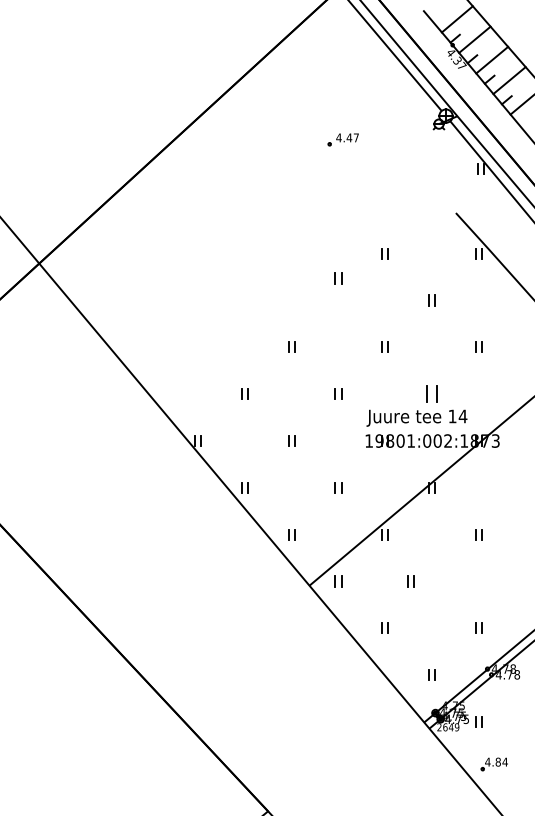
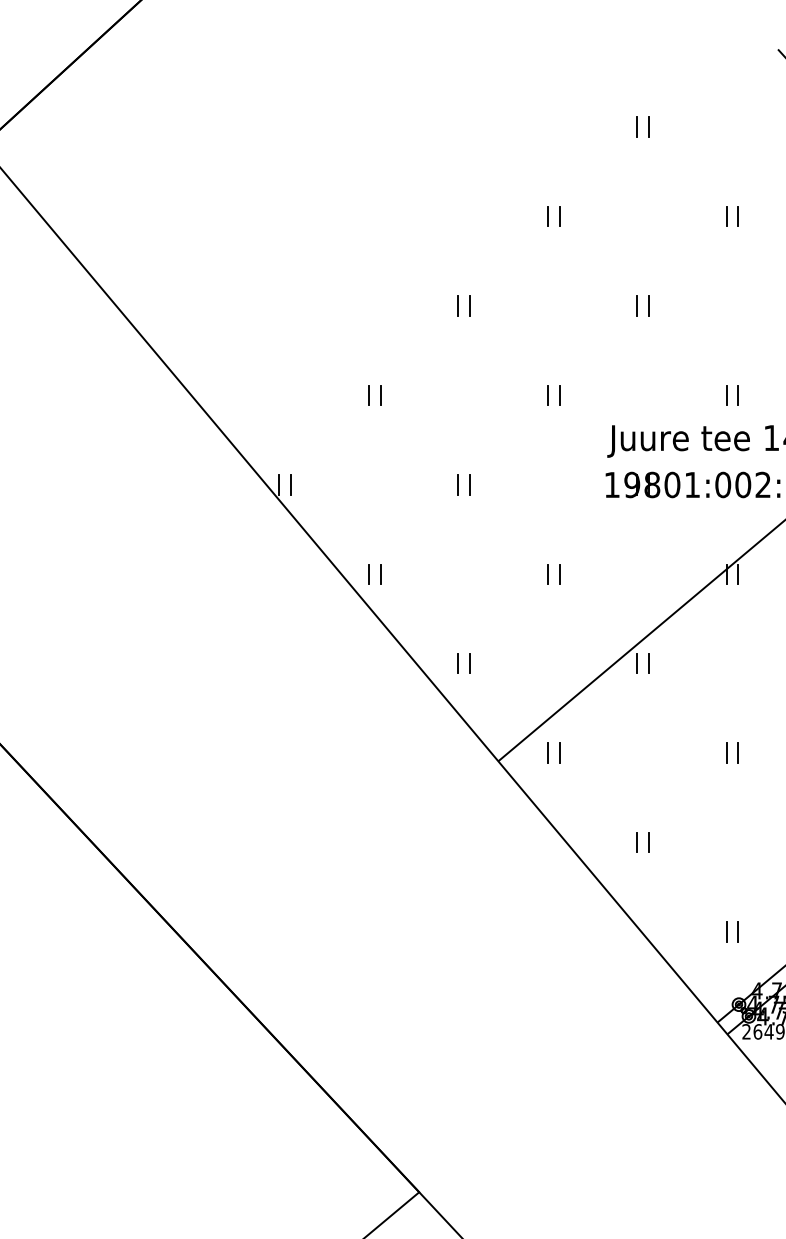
part: (338, 278) -> (553, 216), moved
part: (431, 393) -> (731, 394), size x0.62
part: (410, 581) -> (731, 753), moved

